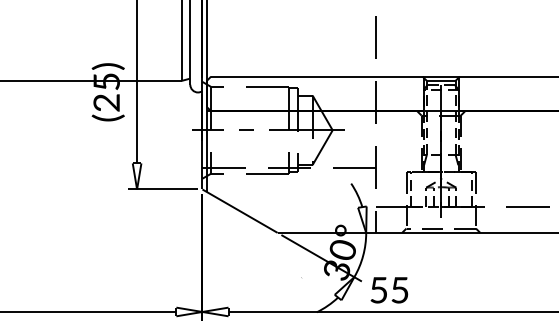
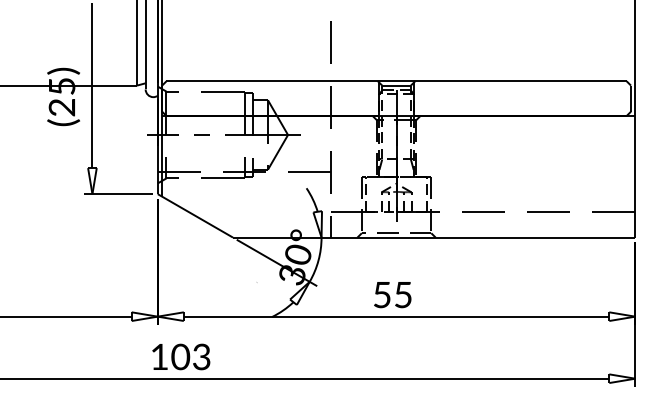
text: (389, 290) -> (392, 295), moved

